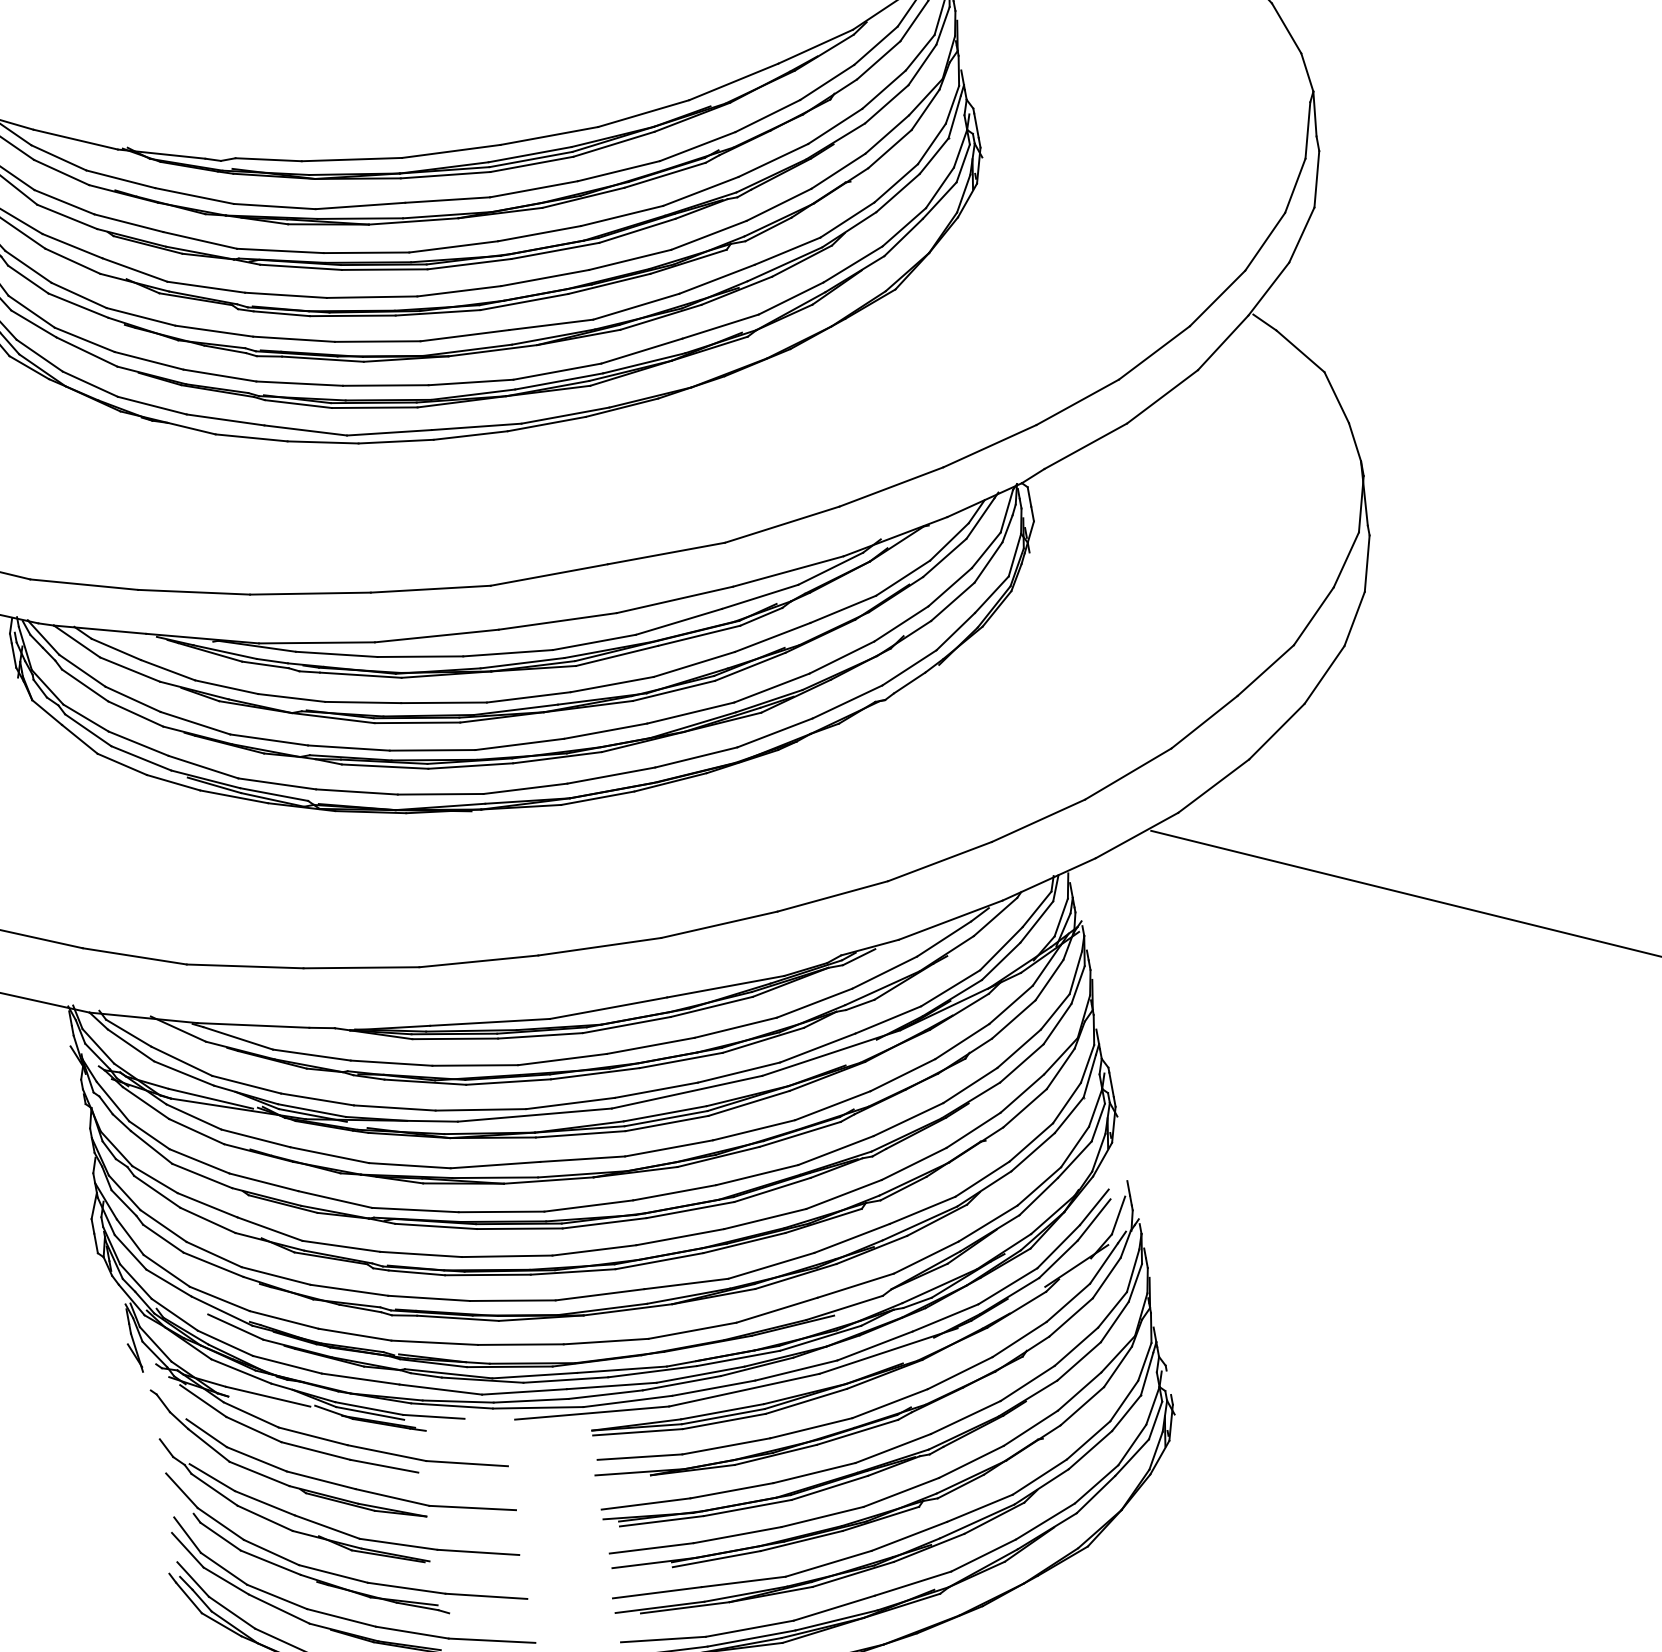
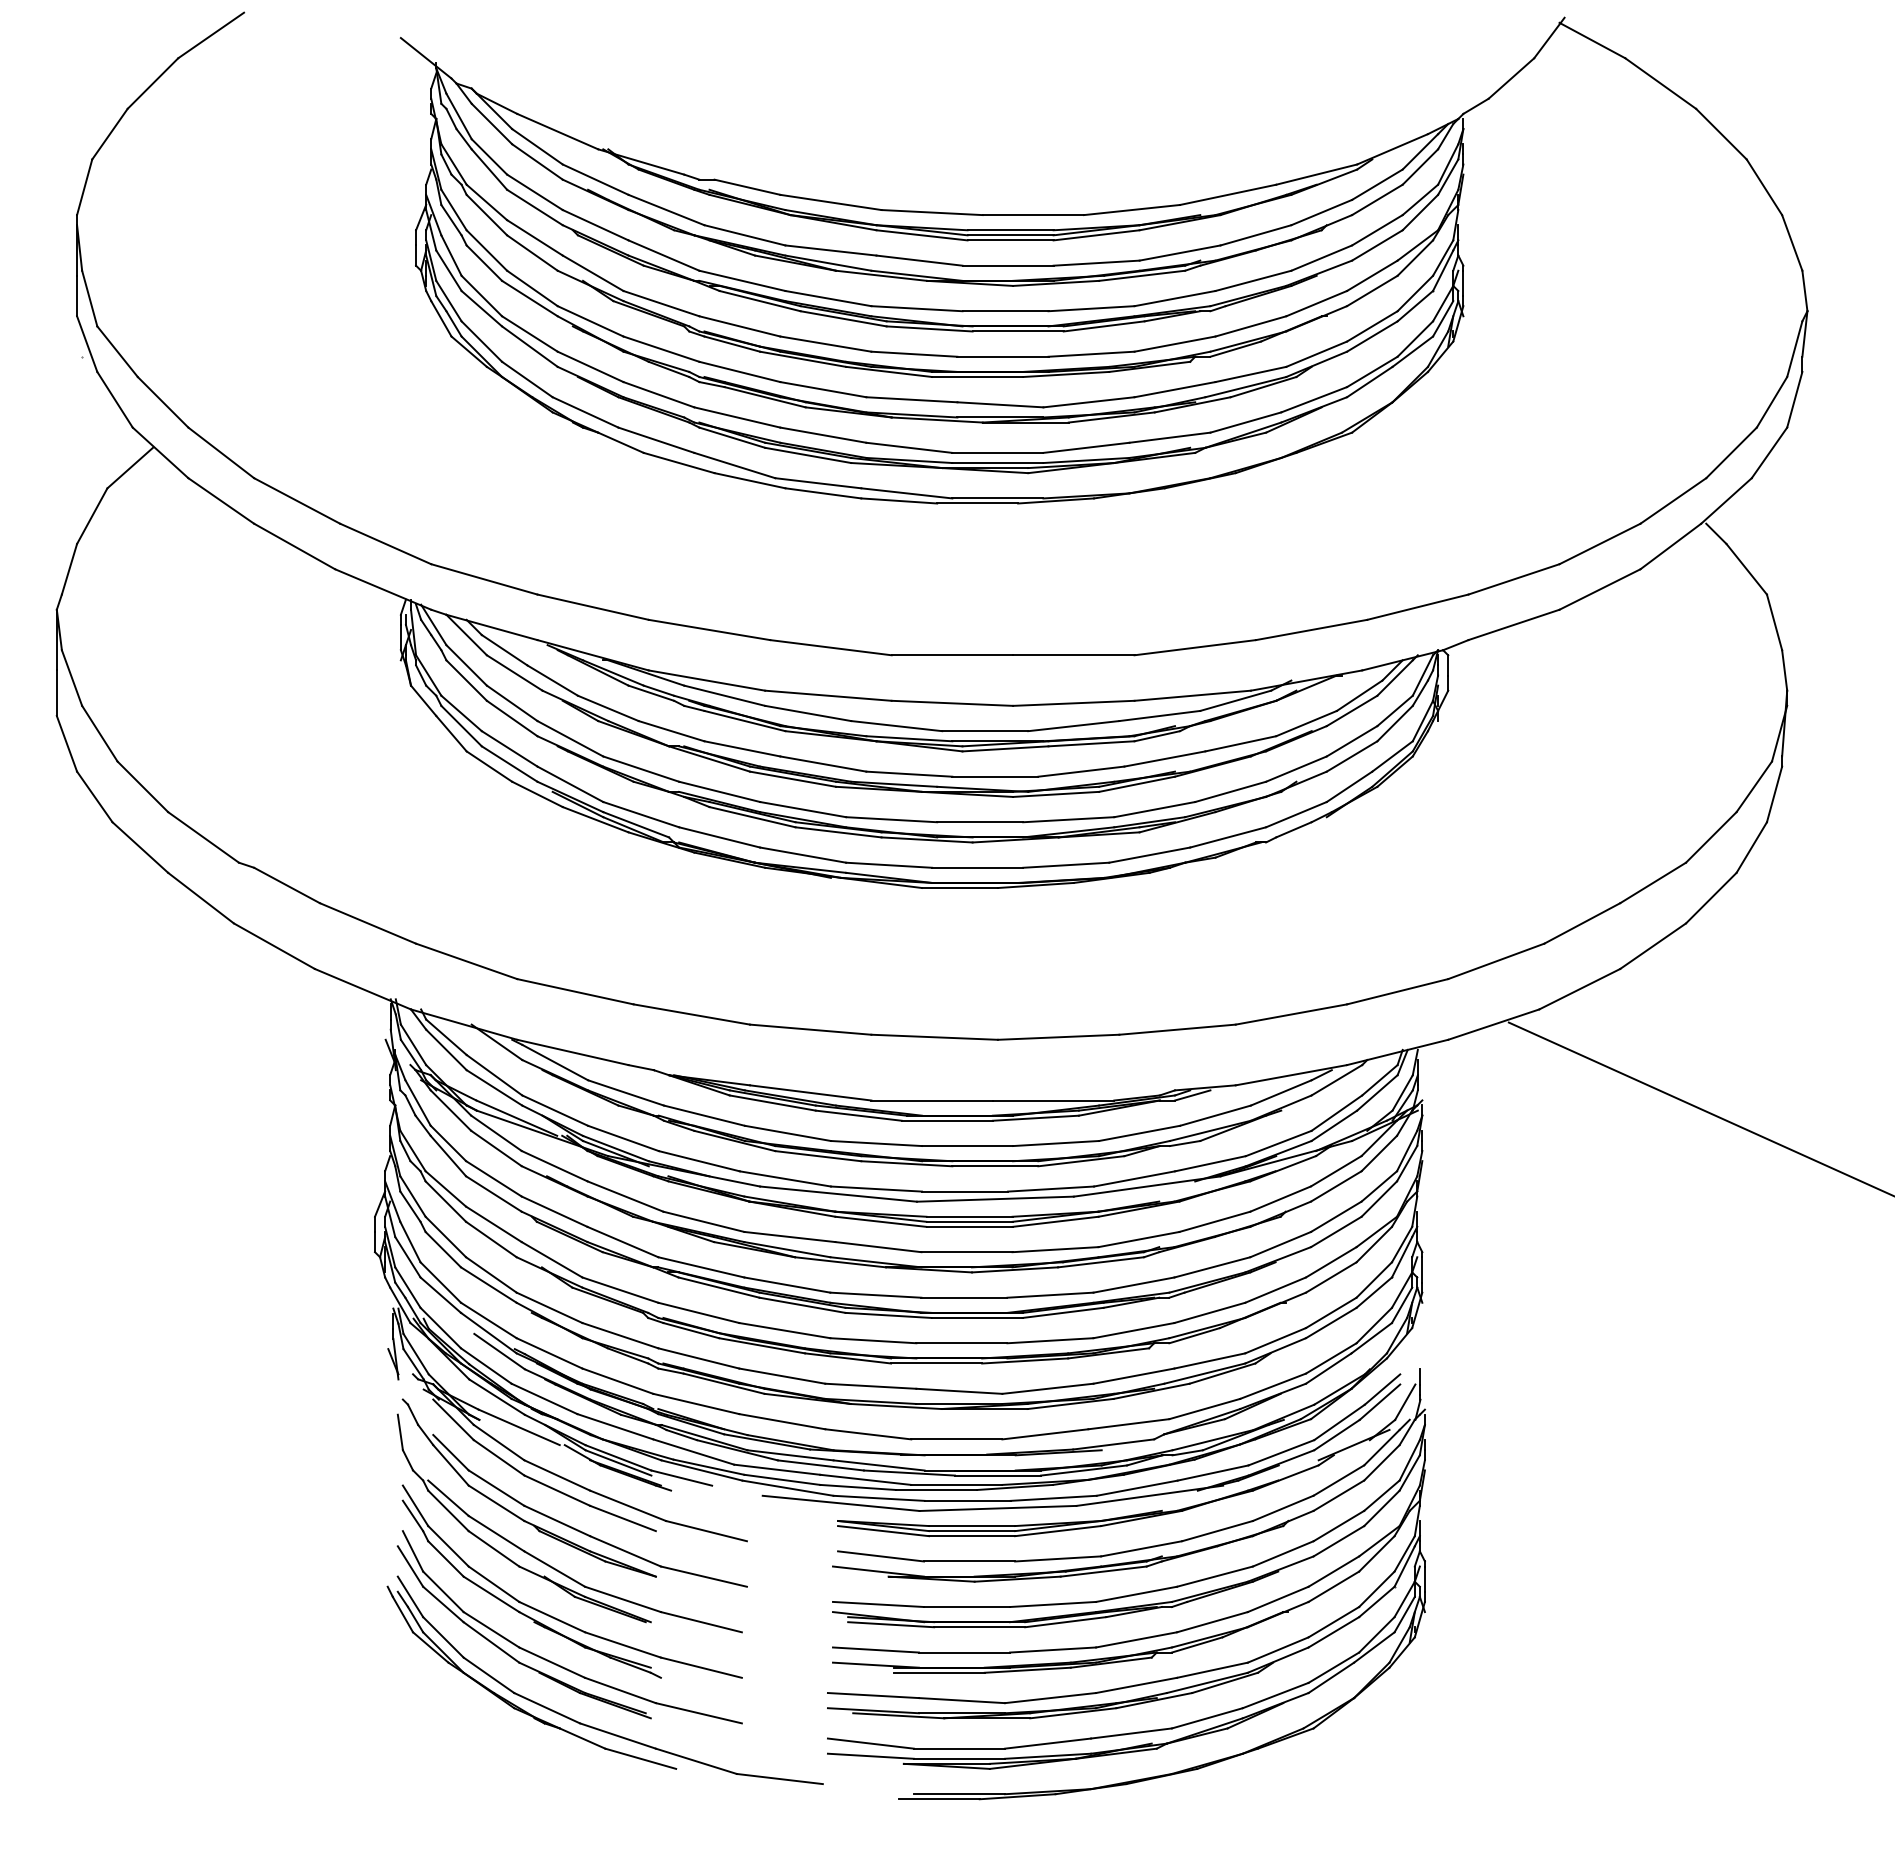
line: (1168, 1382) -> (1424, 1578), added
line: (153, 1422) -> (399, 1432), added
line: (180, 1500) -> (412, 1515), added

